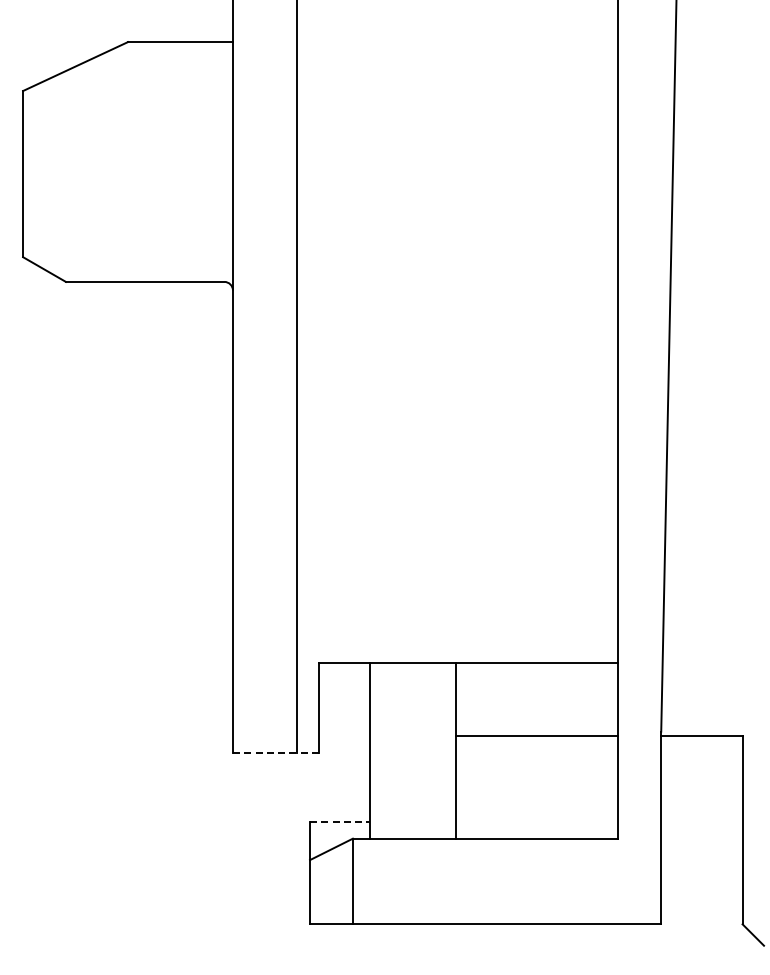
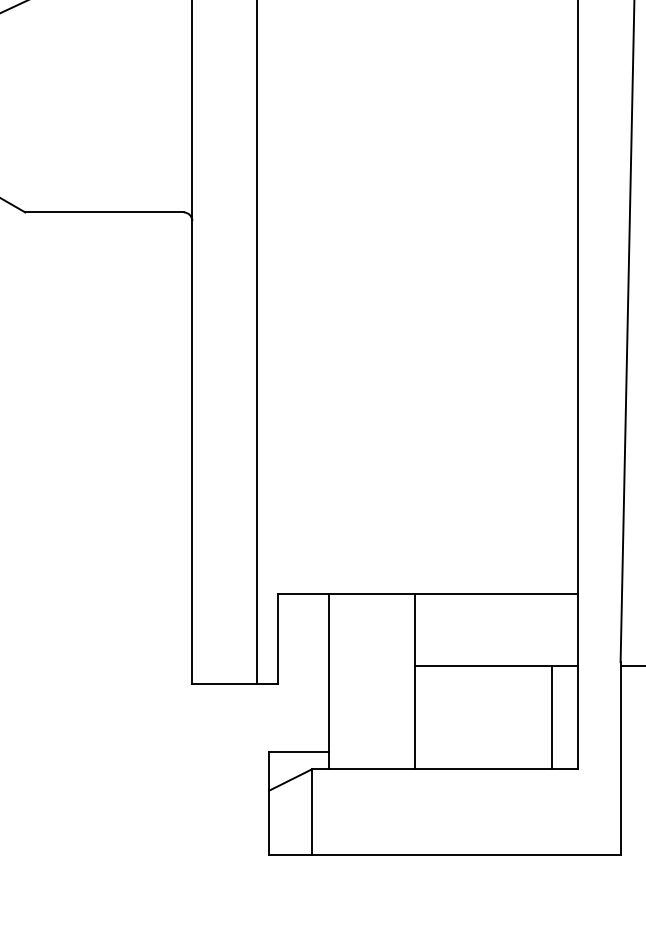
line: (275, 753) -> (234, 684), dashed -> solid
line: (592, 786) -> (551, 717), added
line: (340, 821) -> (299, 752), dashed -> solid

